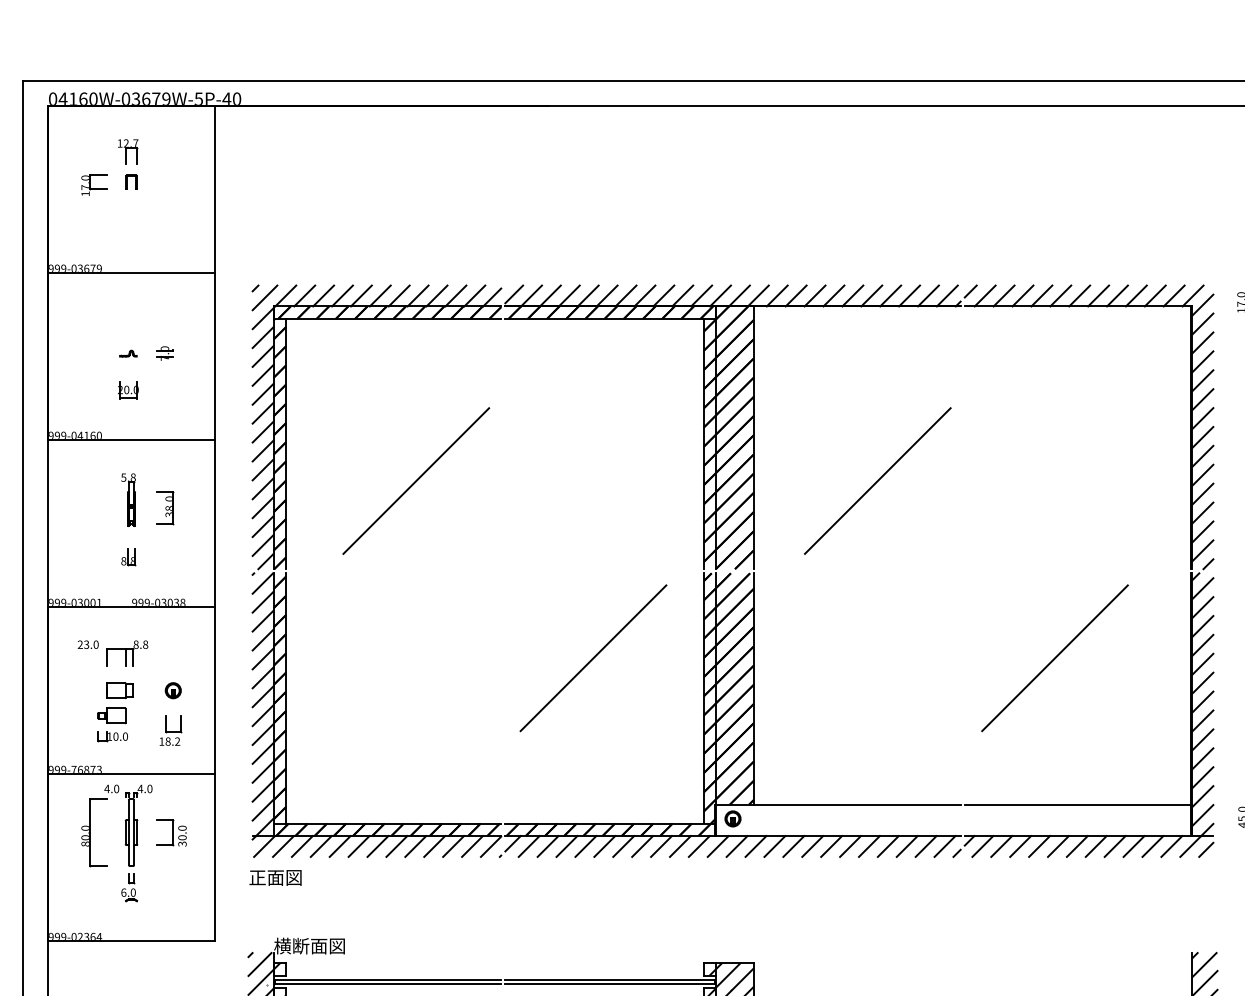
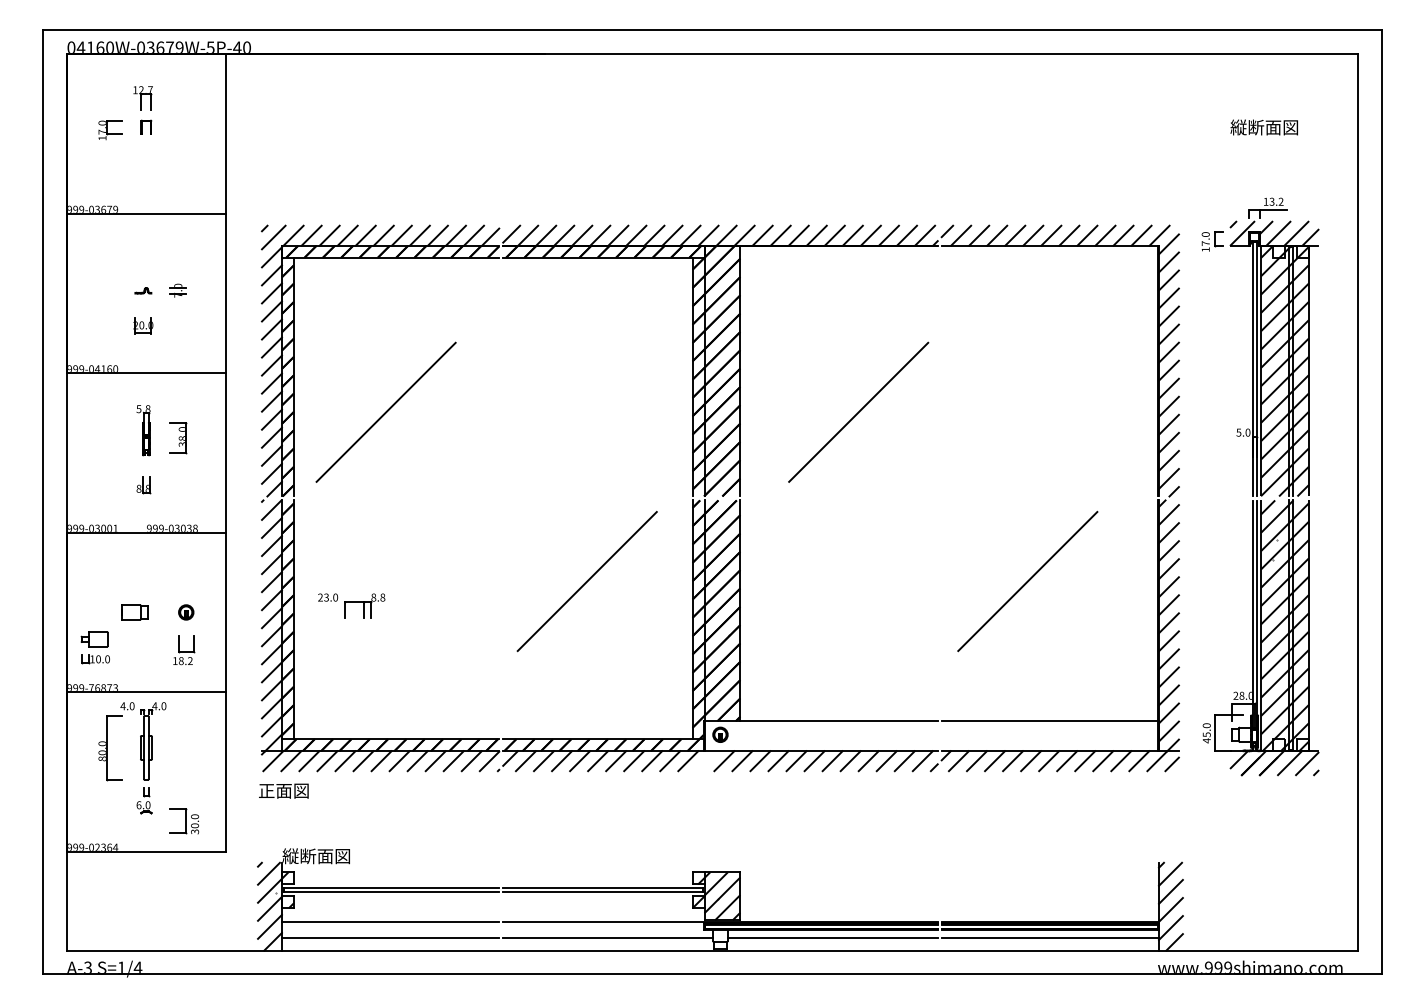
line: (415, 480) -> (385, 411), moved
part: (112, 653) -> (351, 605), moved
part: (111, 724) -> (94, 647), moved
part: (171, 833) -> (184, 821), moved
line: (718, 846) -> (706, 761), removed
text: (282, 946) -> (290, 856), 横断面図 -> 縦断面図

